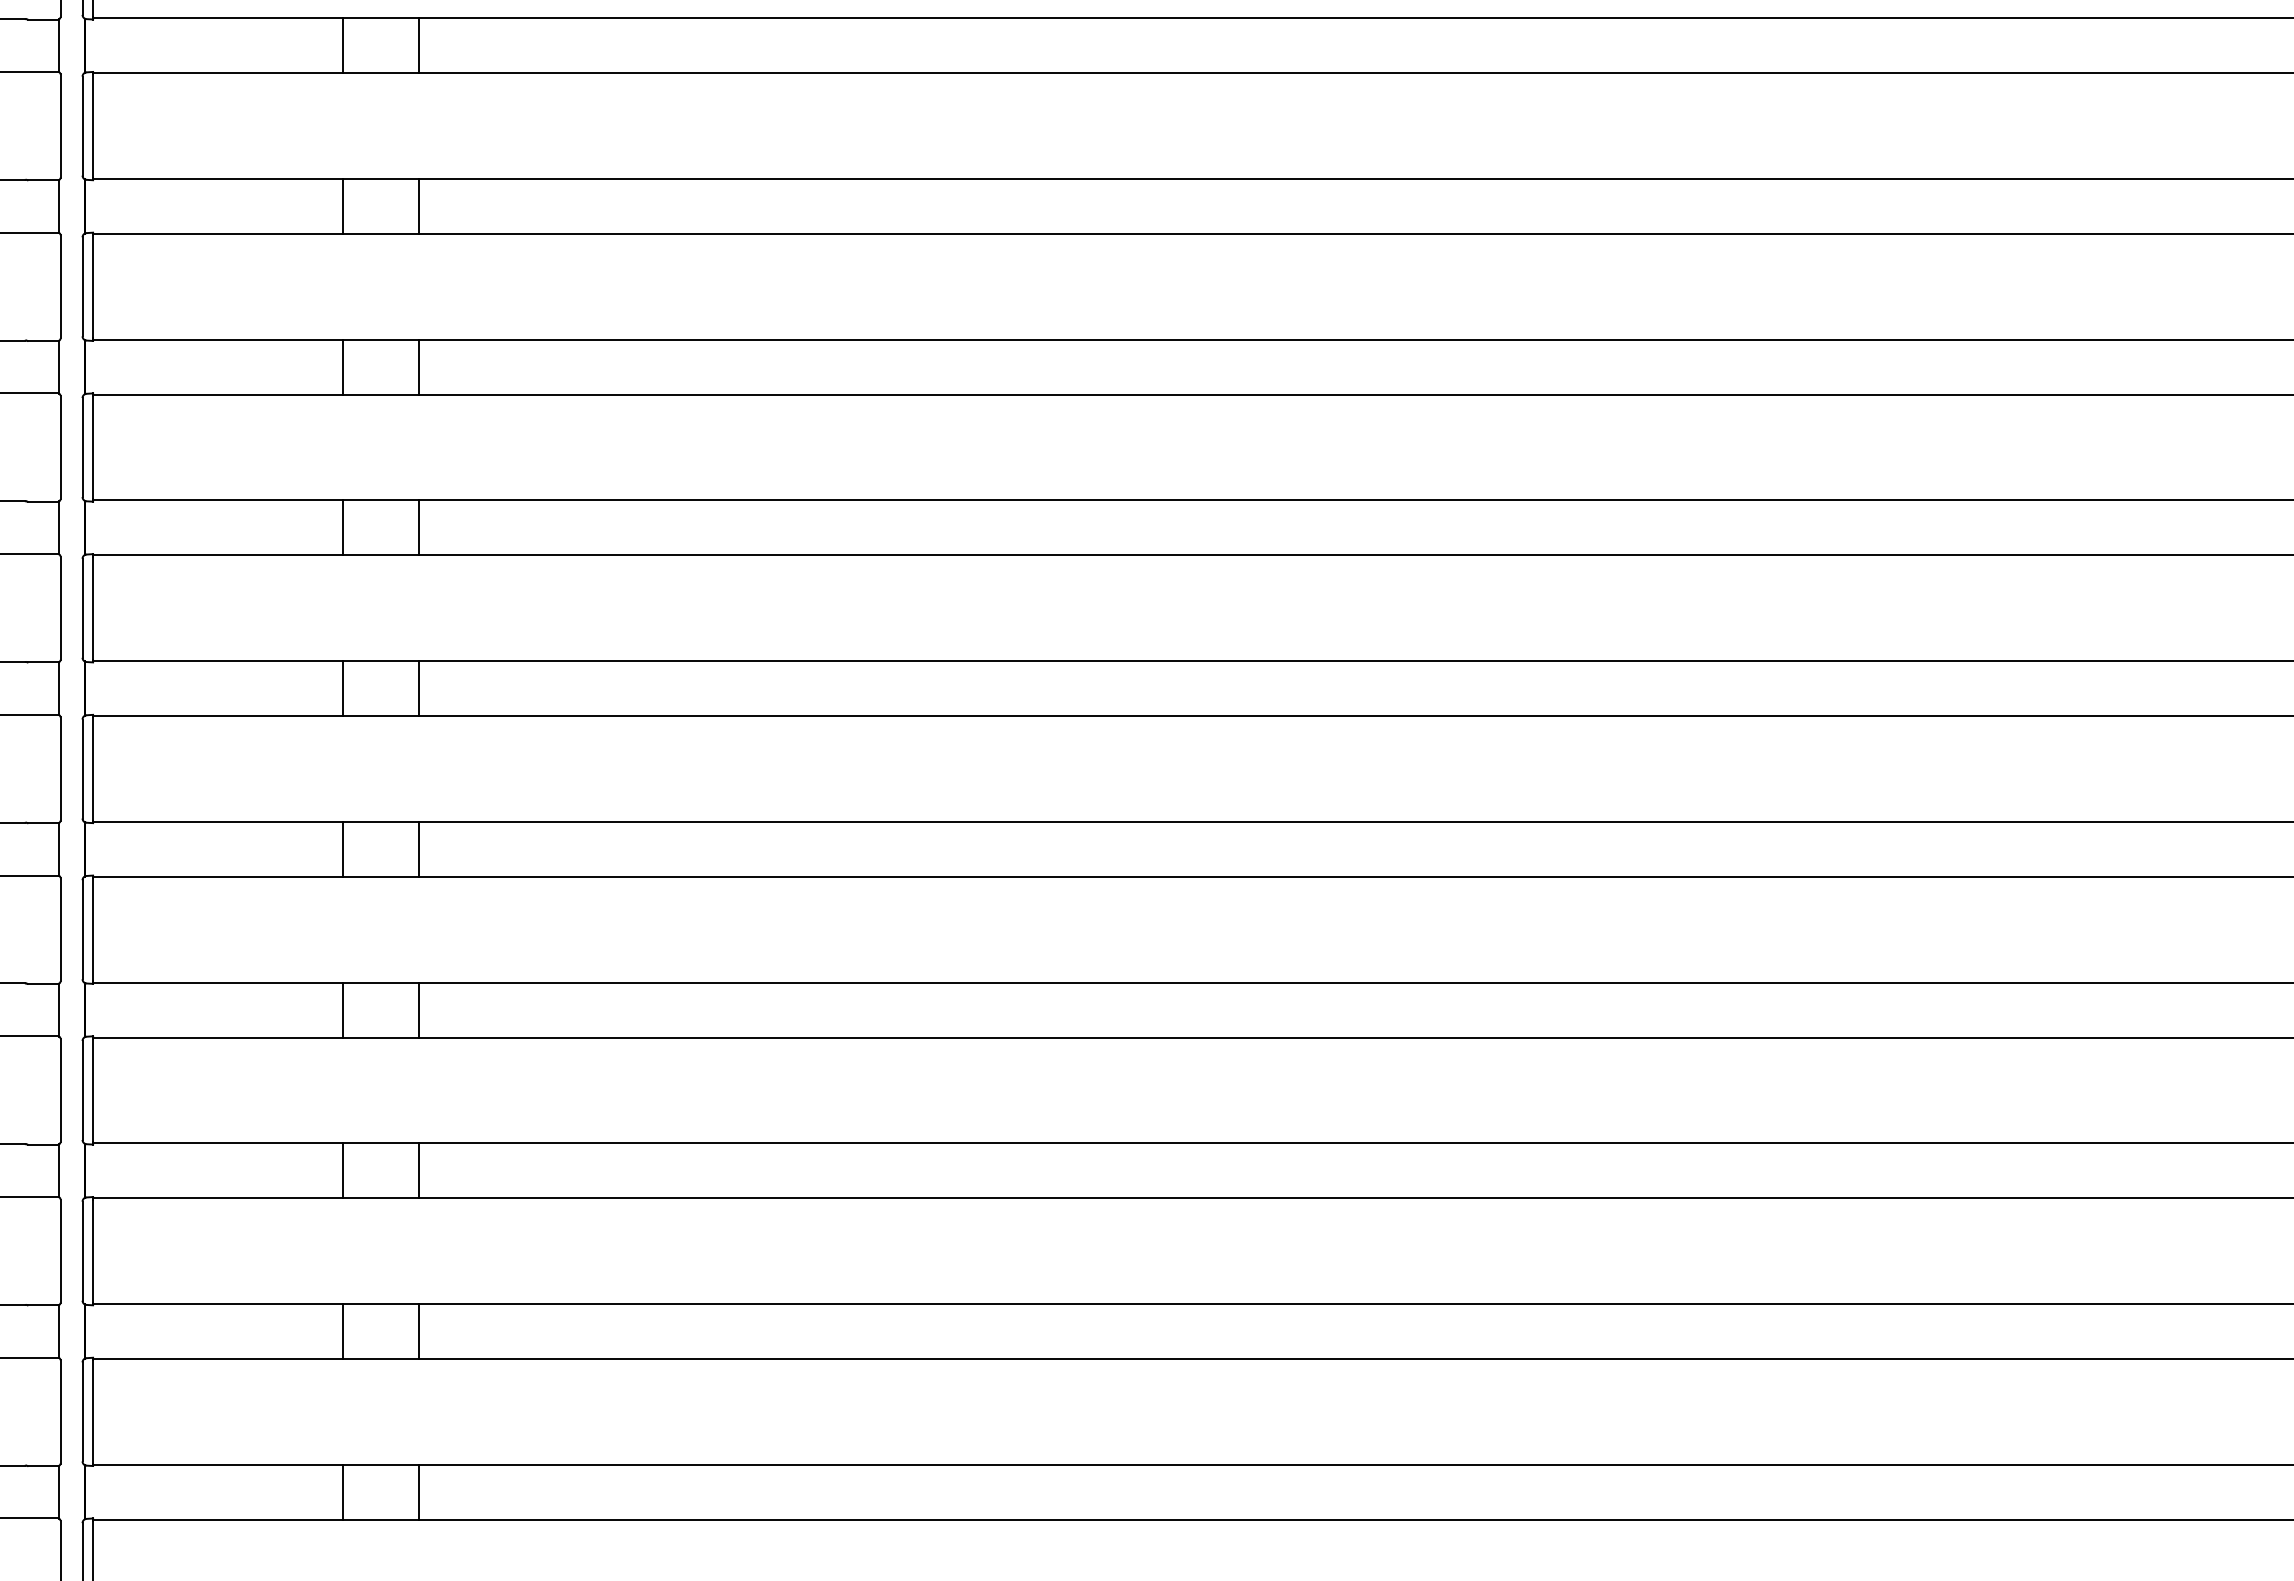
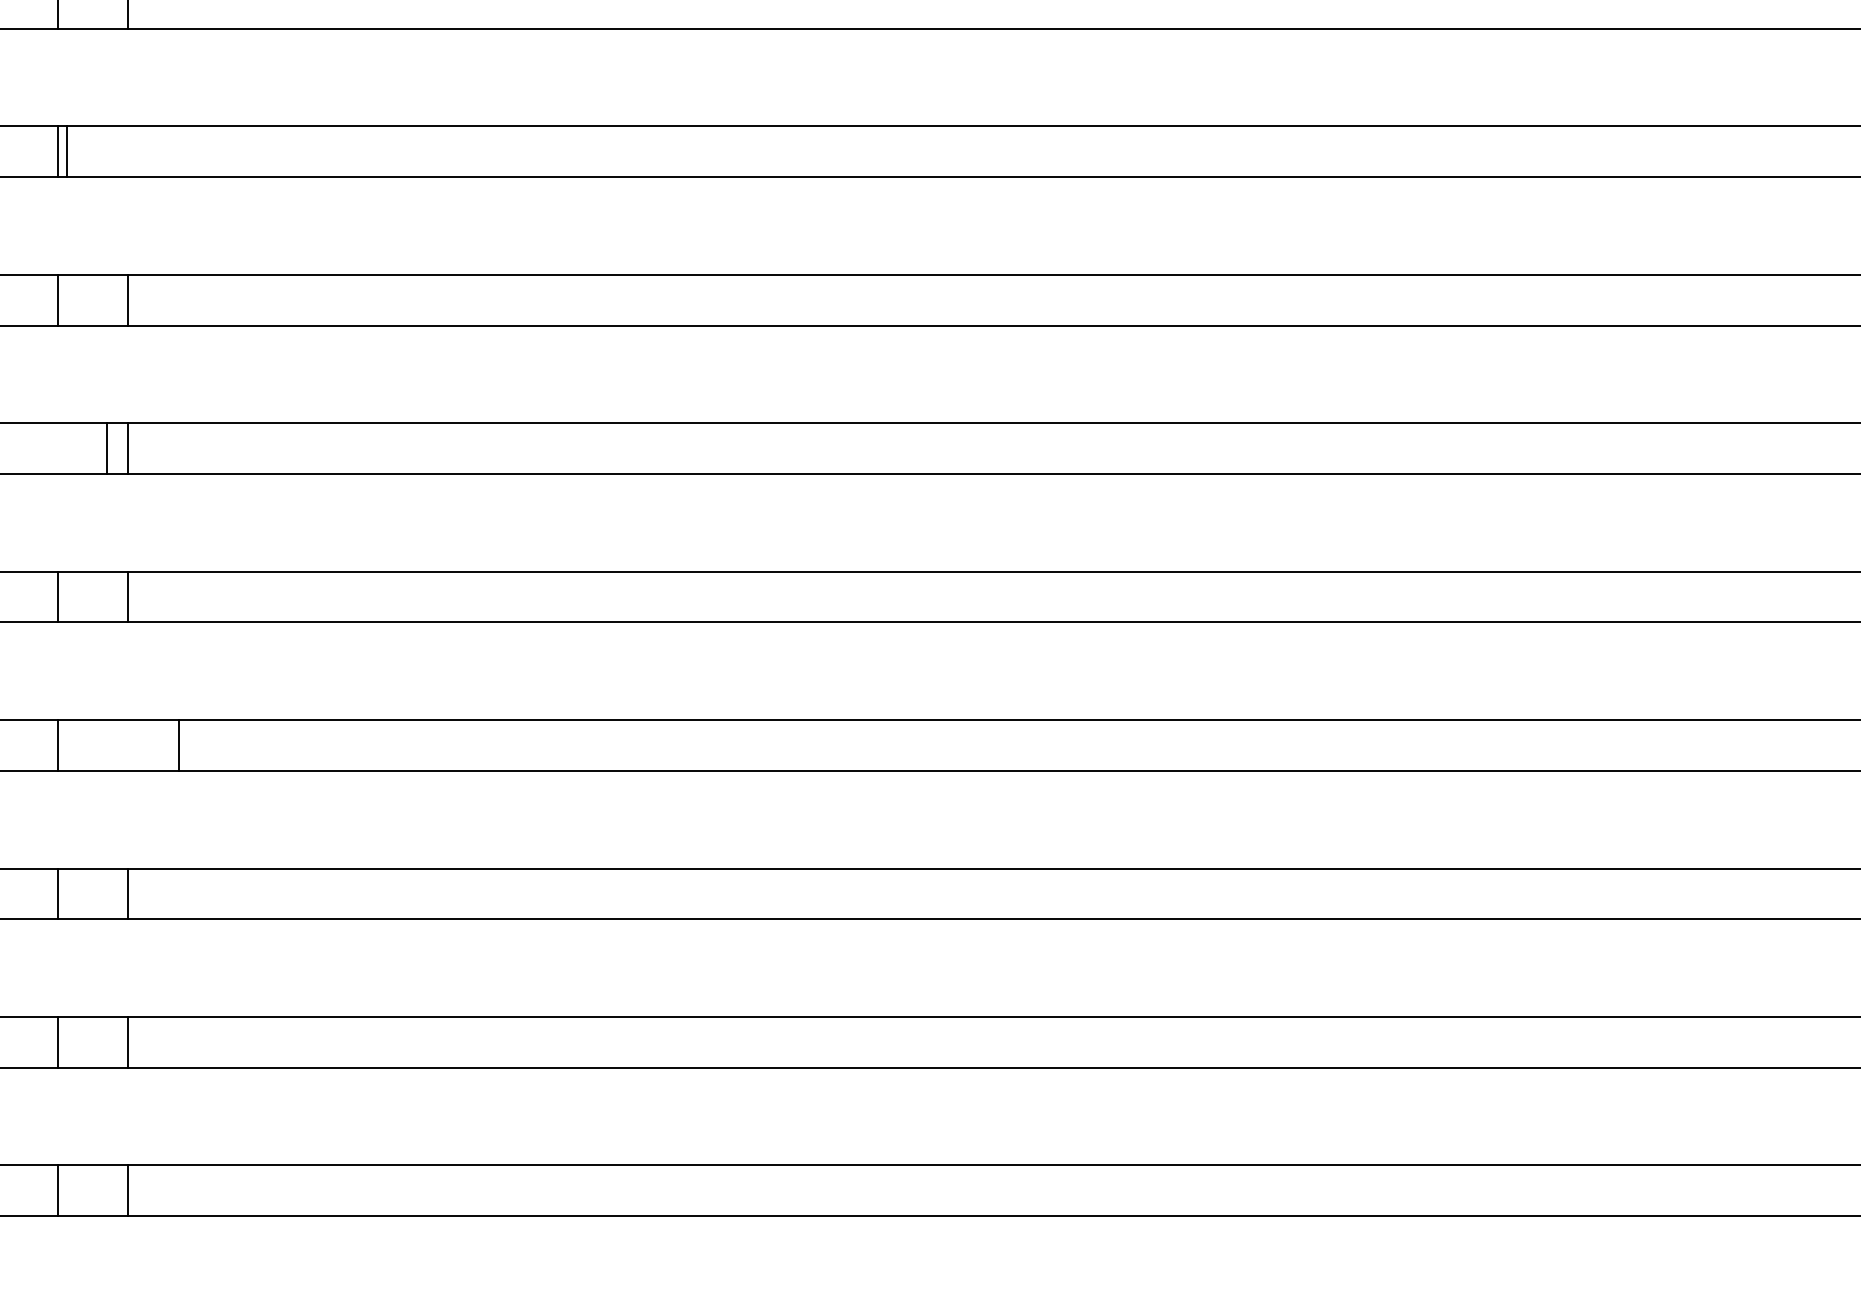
line: (418, 45) -> (66, 151), moved
line: (342, 366) -> (107, 447), moved
line: (418, 688) -> (178, 745), moved

